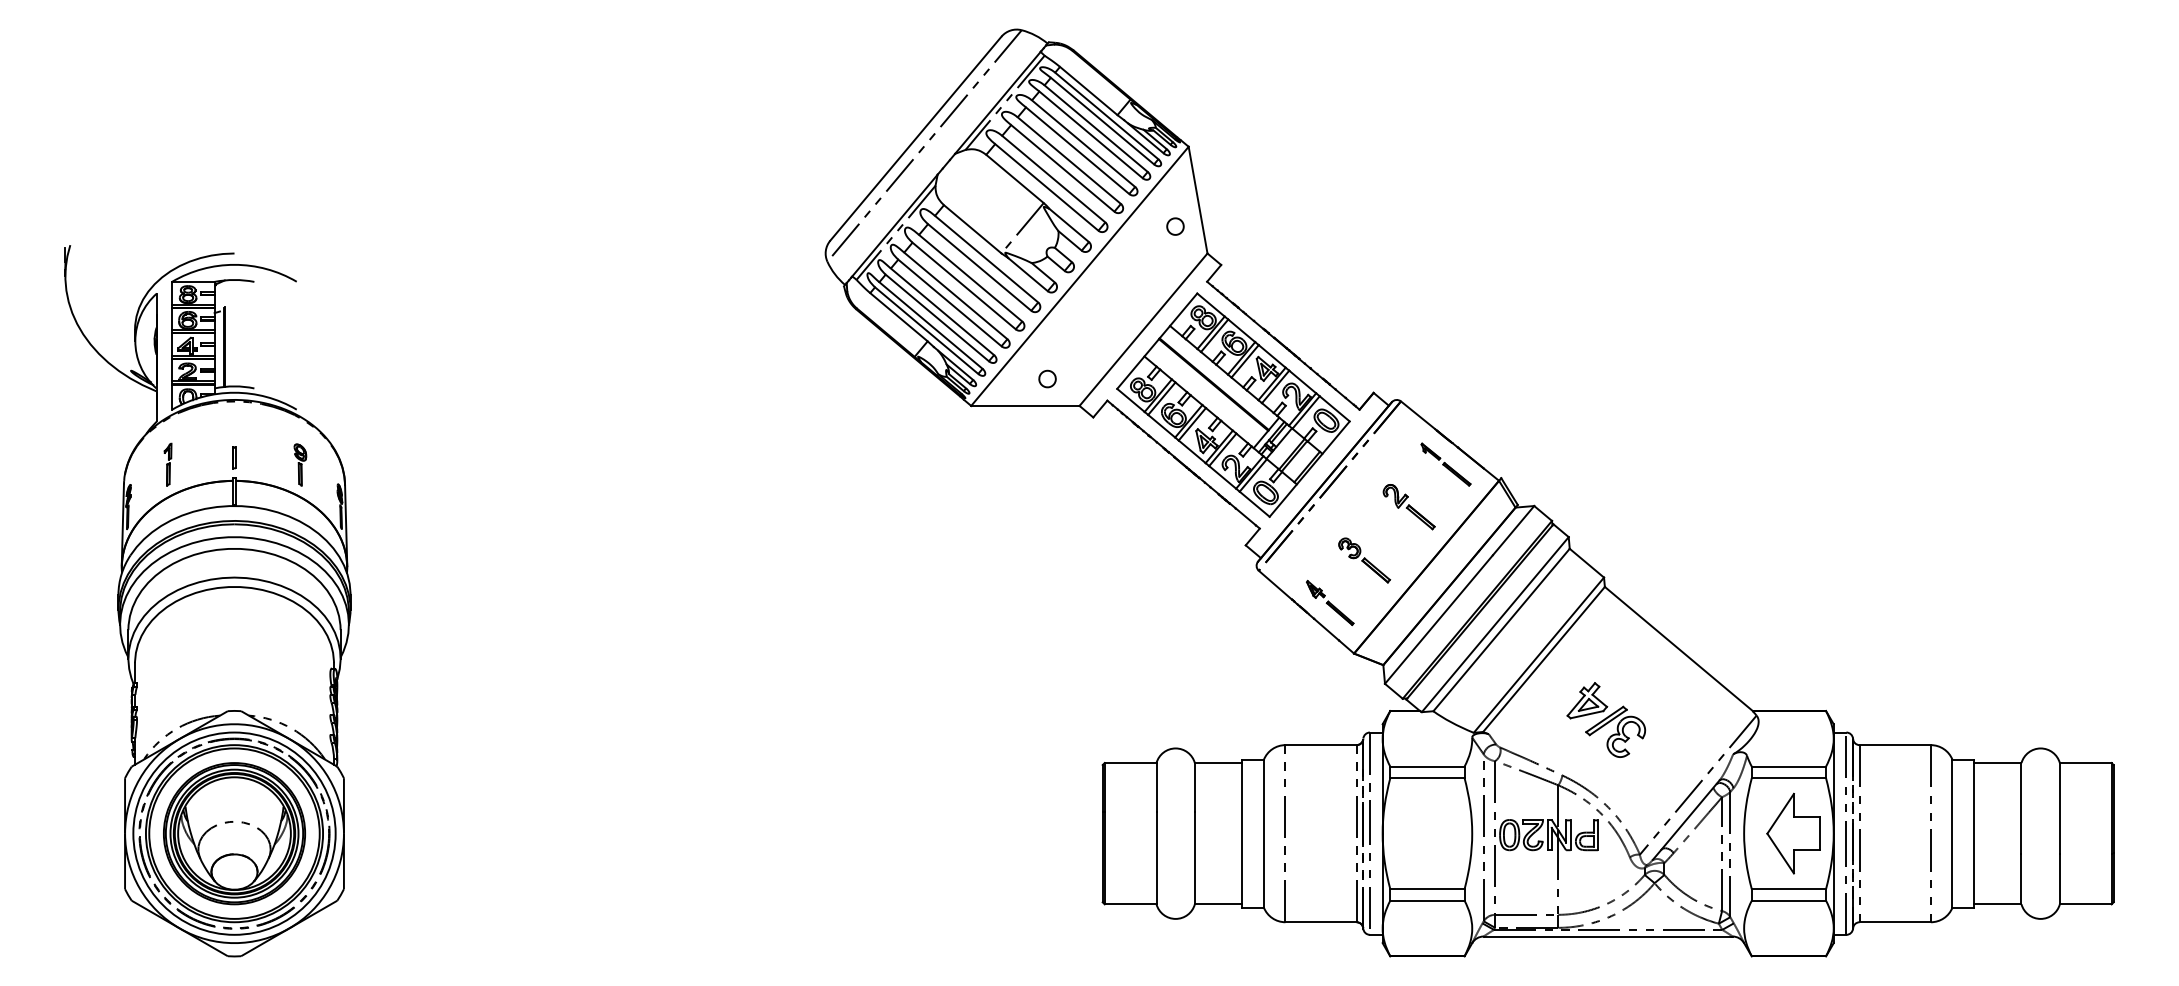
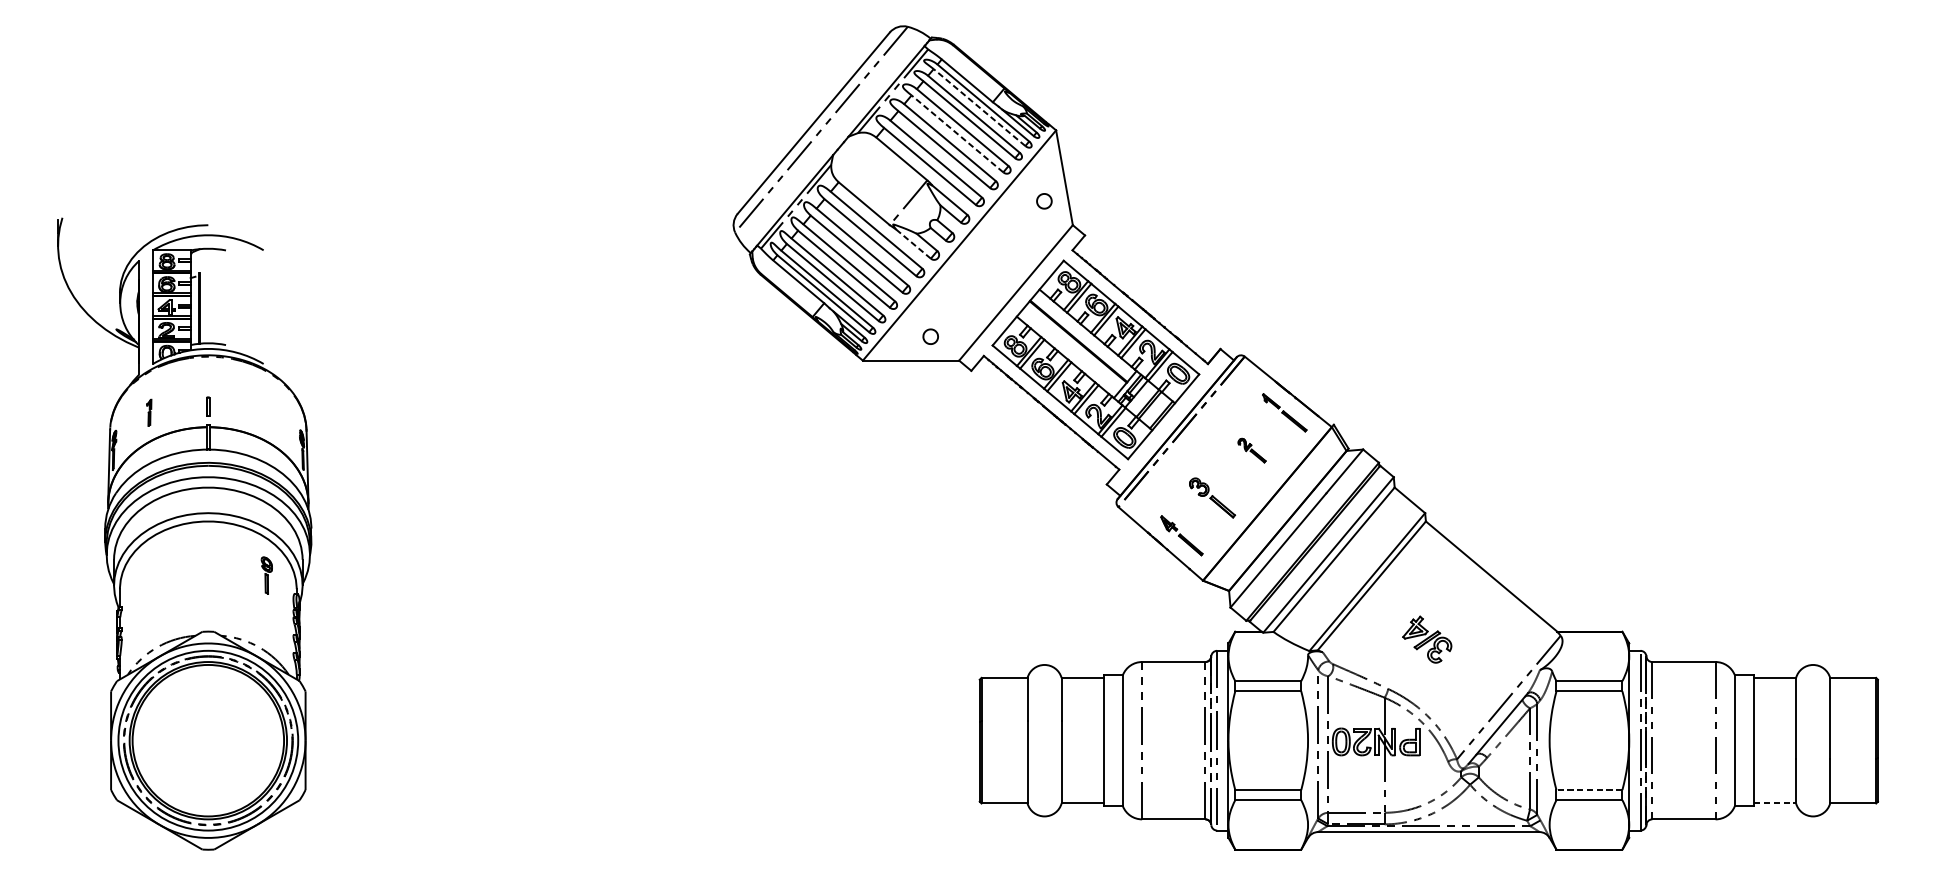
line: (1102, 120) -> (979, 107), solid -> dashed
line: (1077, 150) -> (957, 133), solid -> dashed
line: (1028, 274) -> (913, 243), solid -> dashed
part: (167, 464) -> (148, 412), size x0.7
part: (300, 464) -> (266, 575), moved
part: (1408, 507) -> (1251, 450), size x0.6
part: (1606, 719) -> (1427, 639), size x0.7
part: (234, 833) -> (208, 740), removed
part: (1793, 833) -> (1593, 740), removed
line: (1788, 889) -> (1589, 790), solid -> dashed
line: (1997, 904) -> (1774, 803), solid -> dashed

